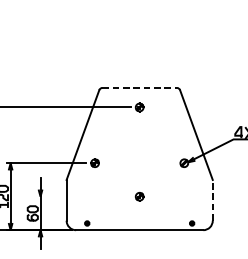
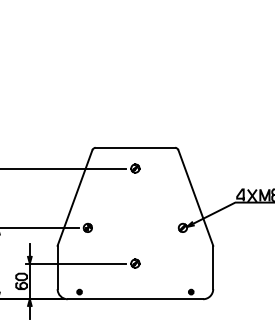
line: (139, 87) -> (135, 147), dashed -> solid
line: (83, 196) -> (75, 263), added
line: (213, 200) -> (213, 267), dashed -> solid

